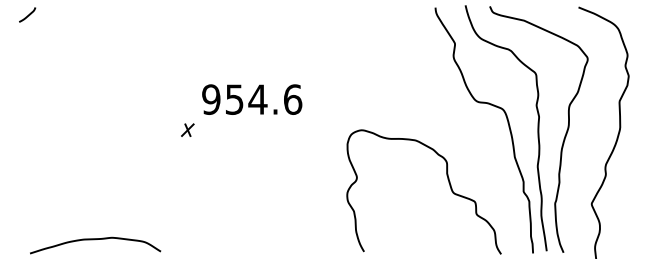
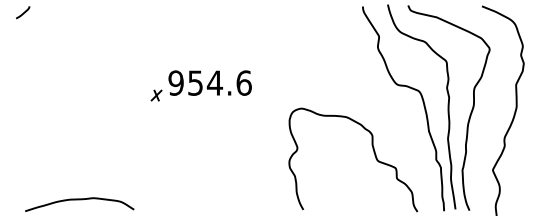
part: (187, 130) -> (156, 95), moved

